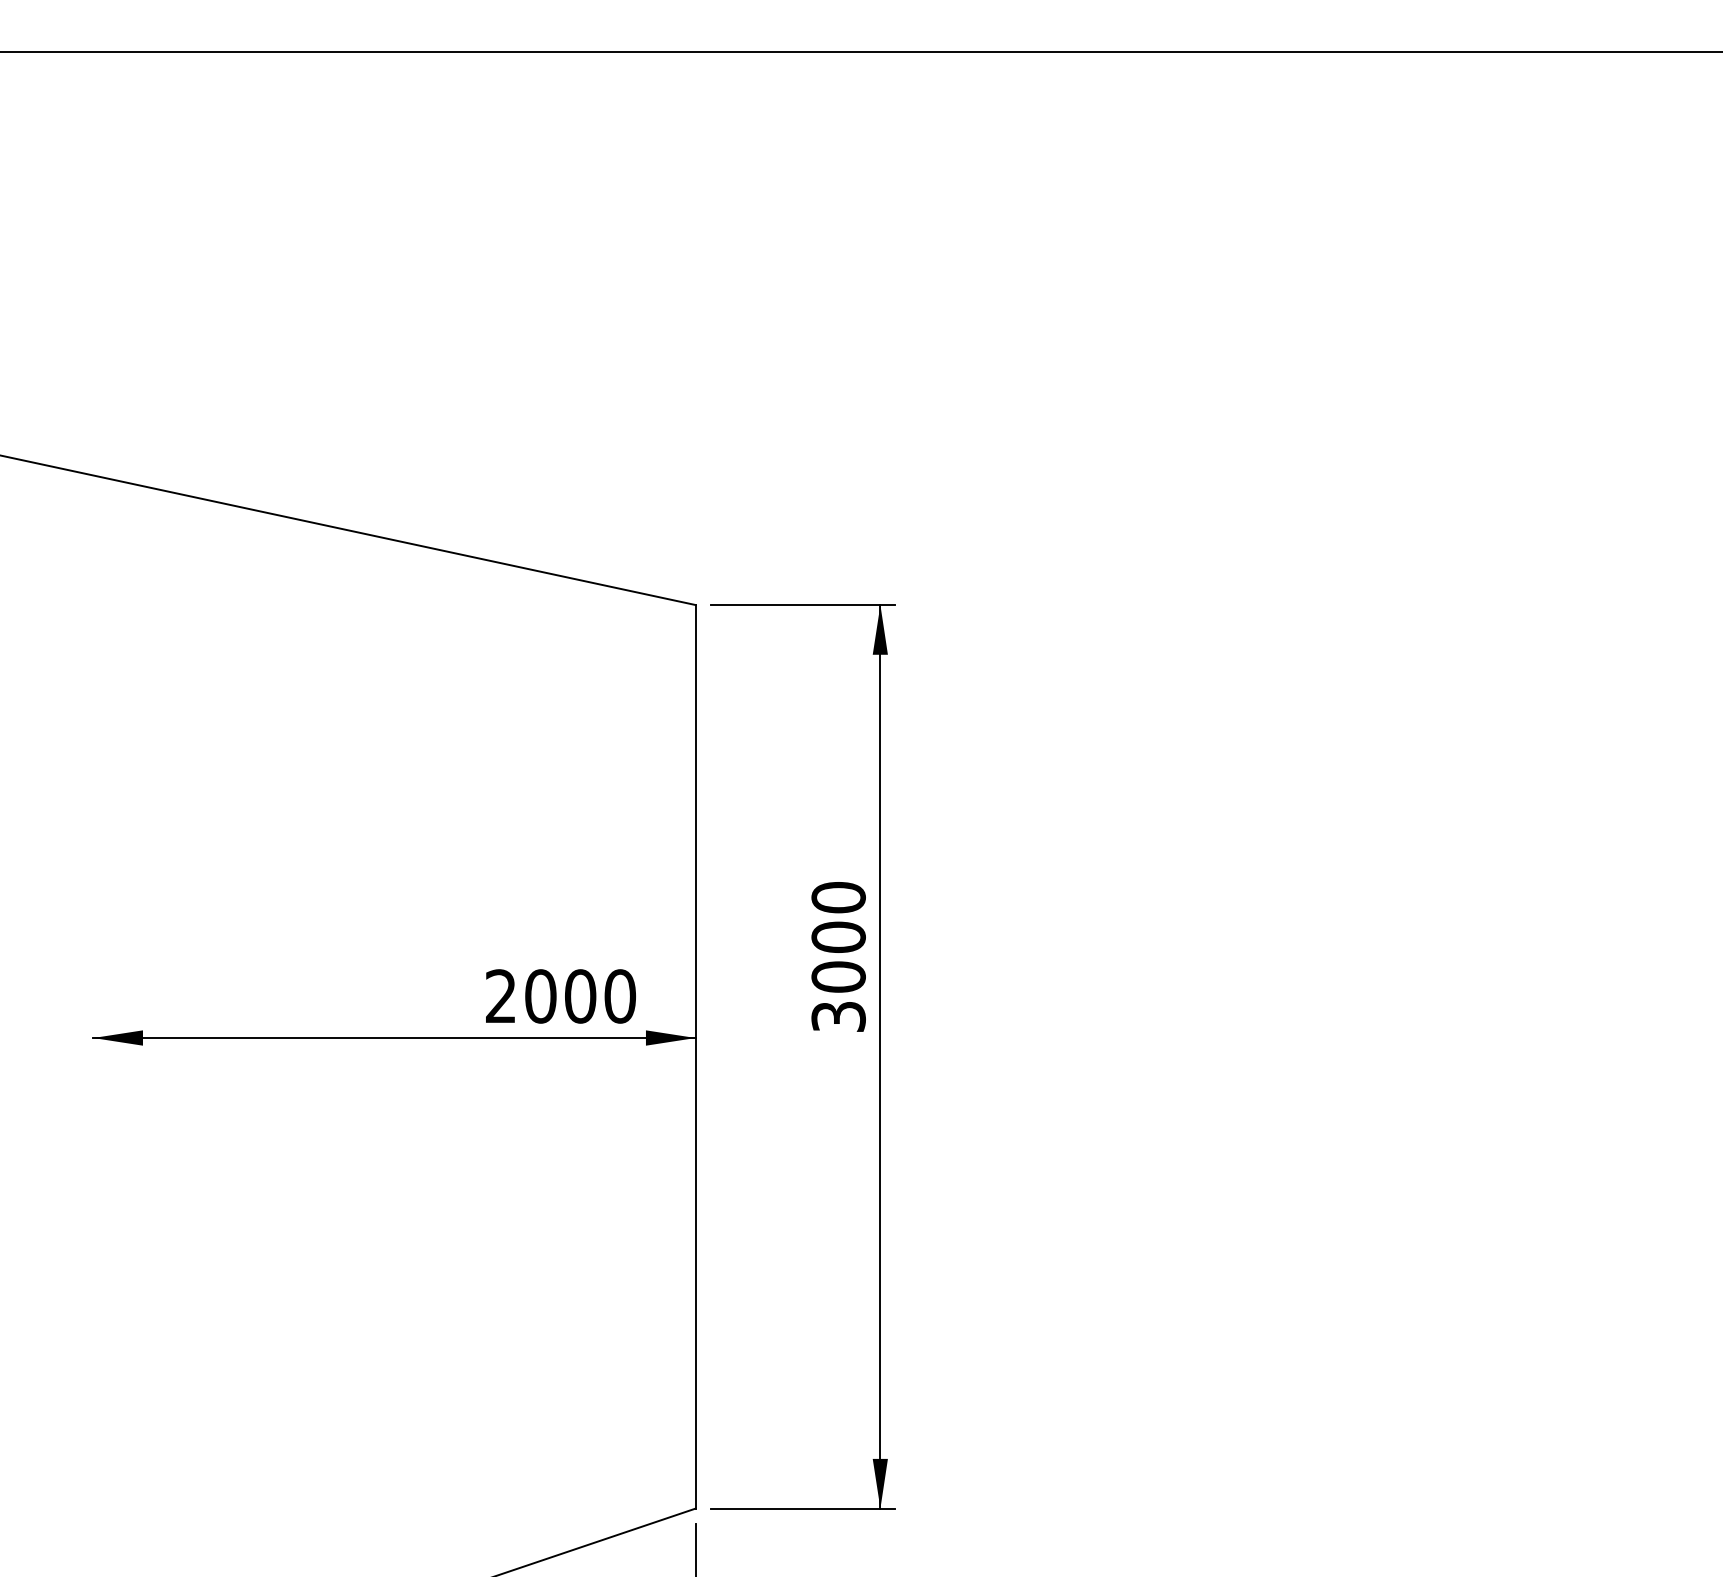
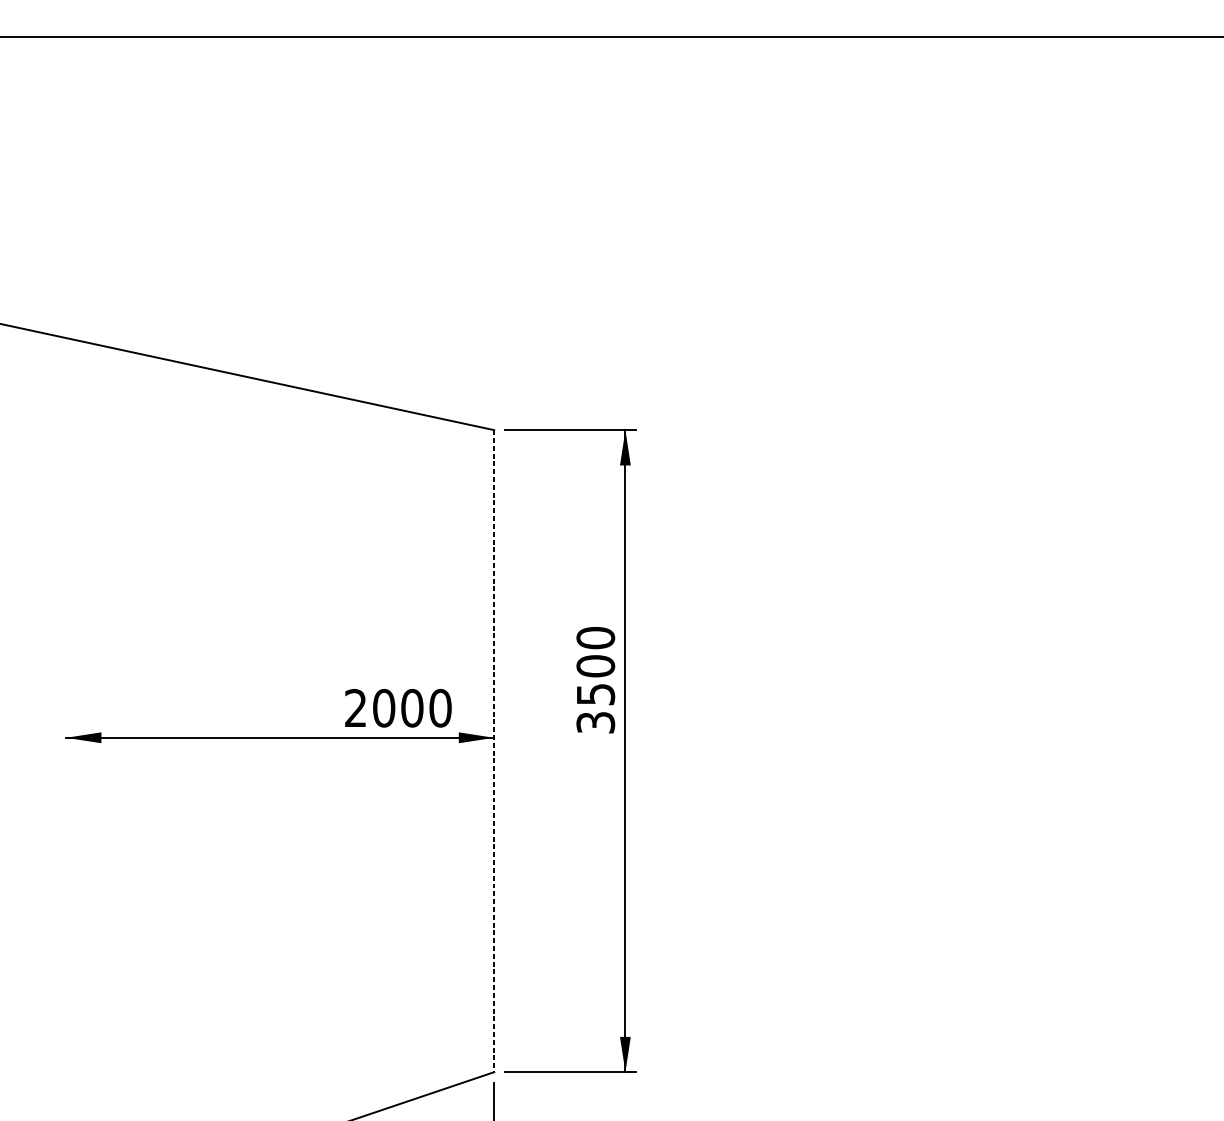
text: (838, 976) -> (595, 694), 3000 -> 3500
line: (695, 1056) -> (494, 750), solid -> dashed

